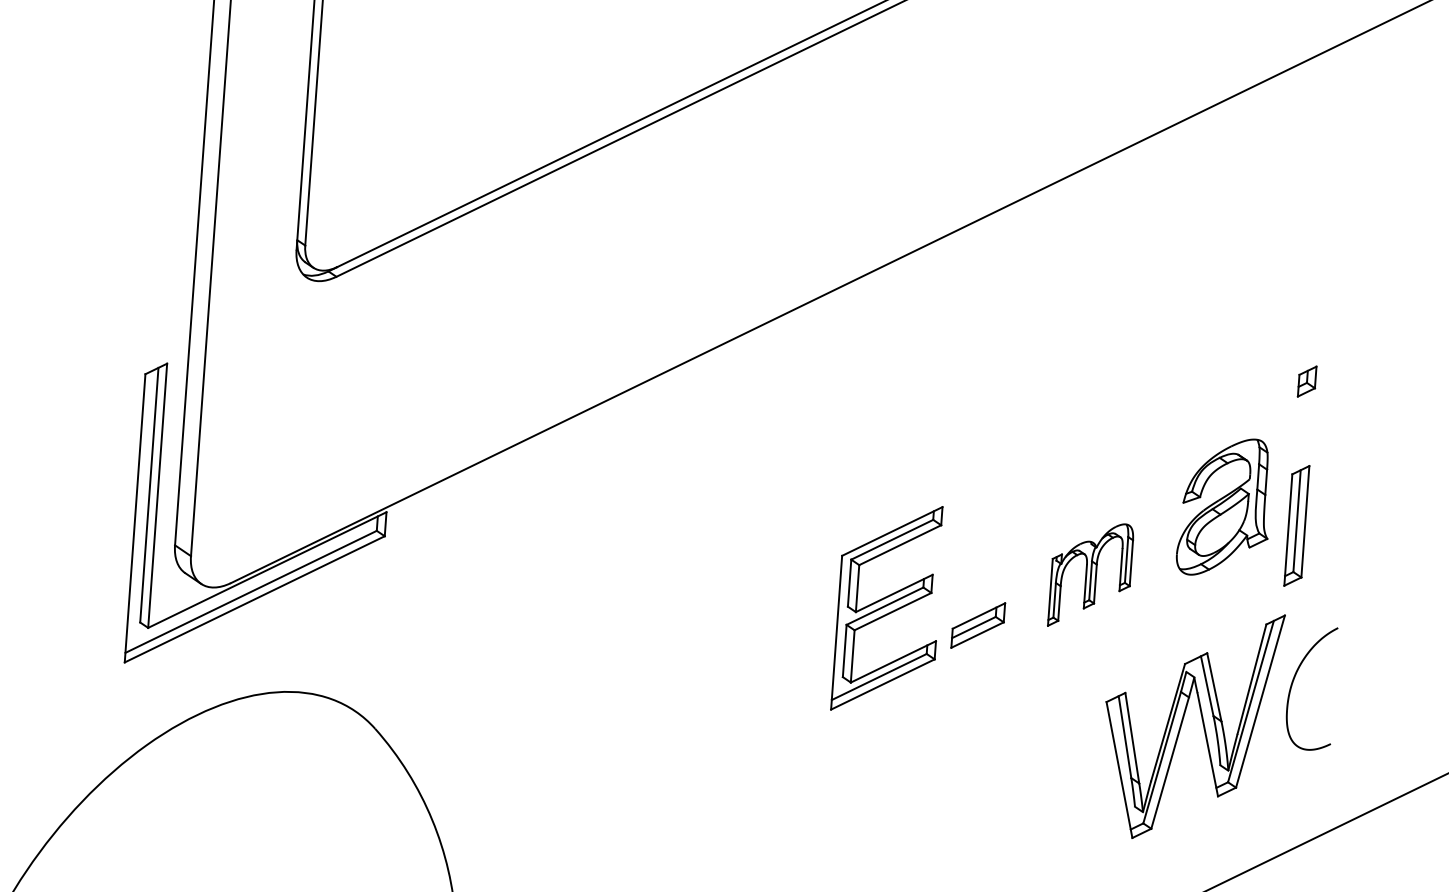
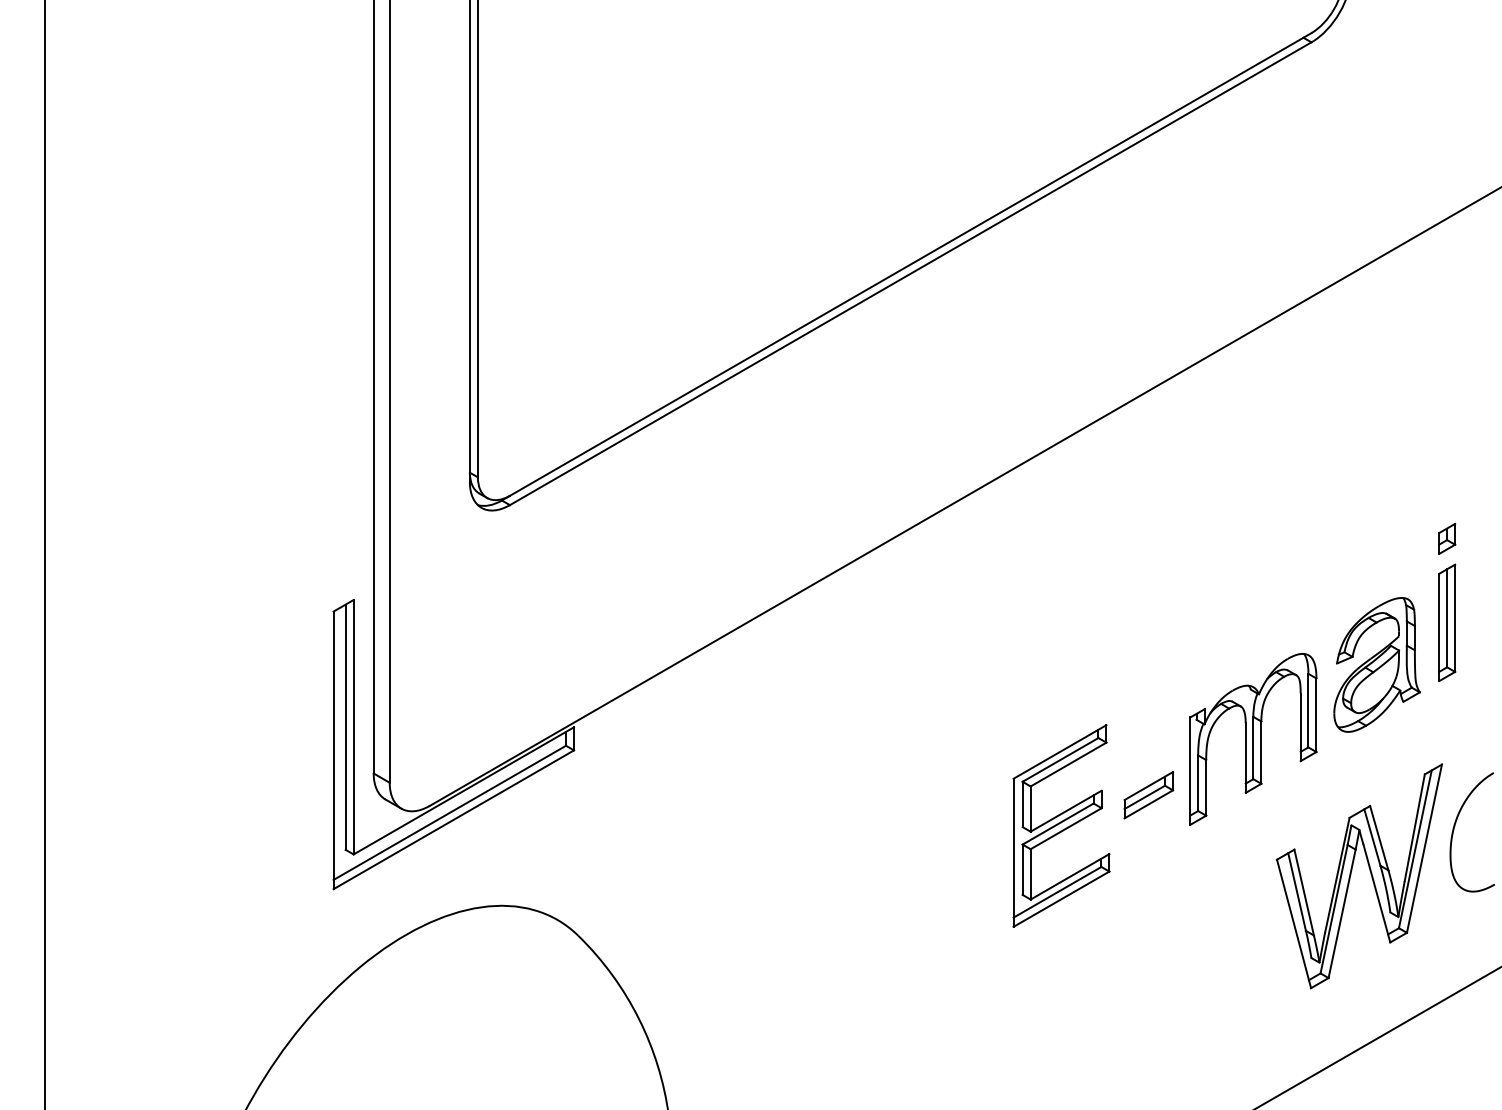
part: (1297, 525) -> (1447, 622), moved
part: (1091, 575) -> (1253, 739), size x1.67
part: (888, 607) -> (1061, 825), moved

